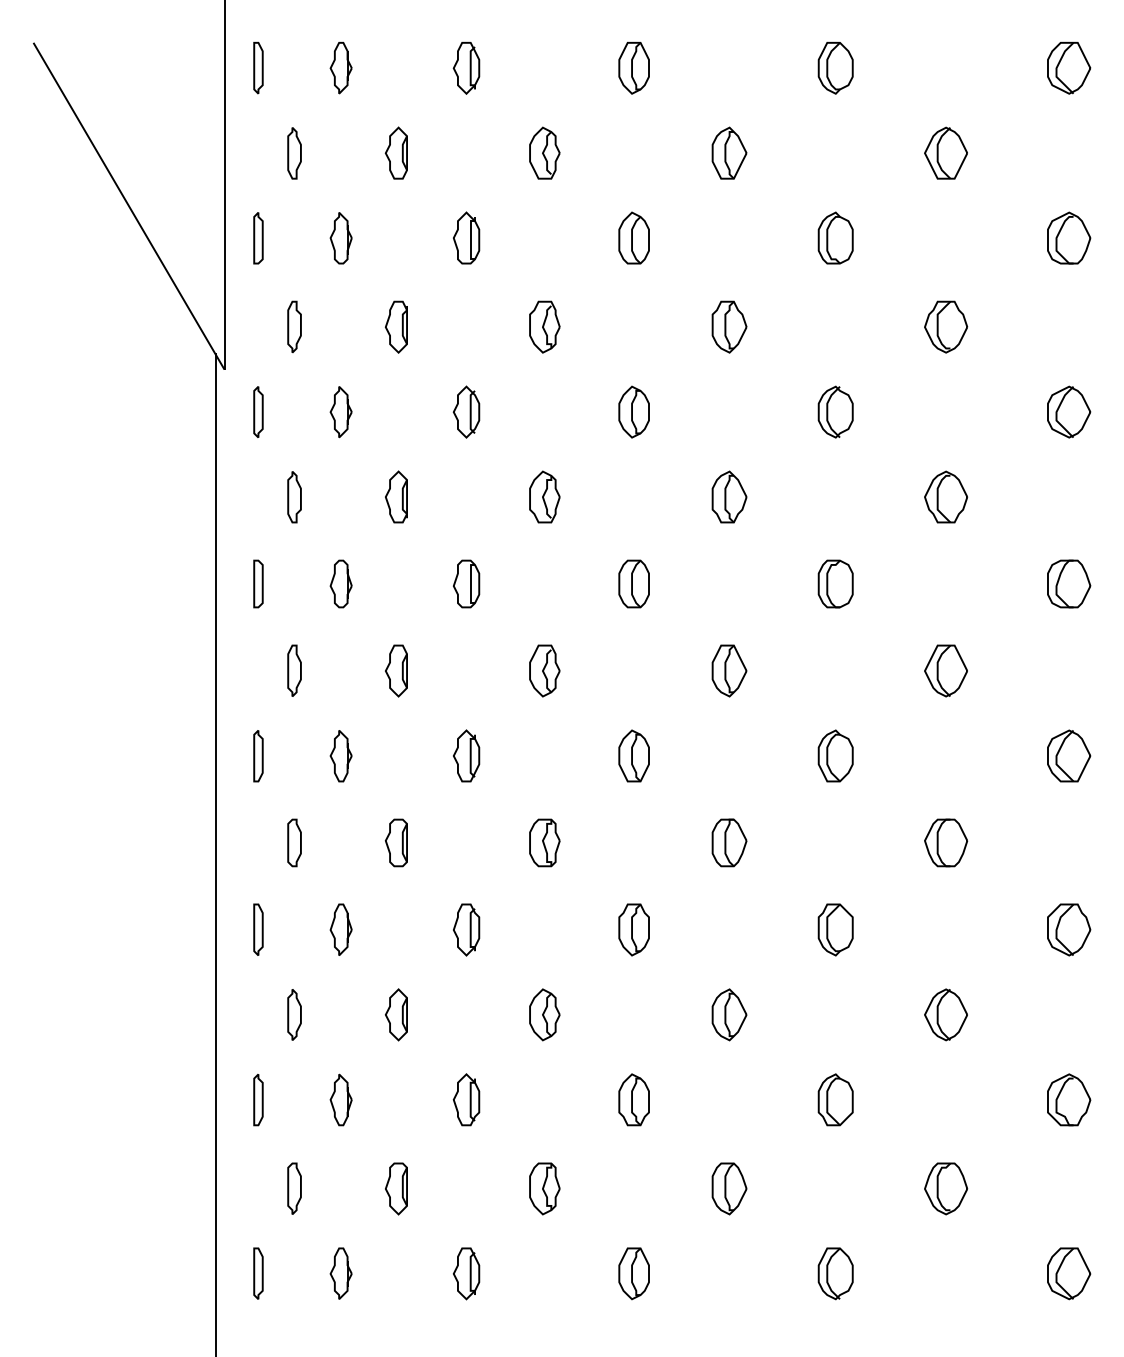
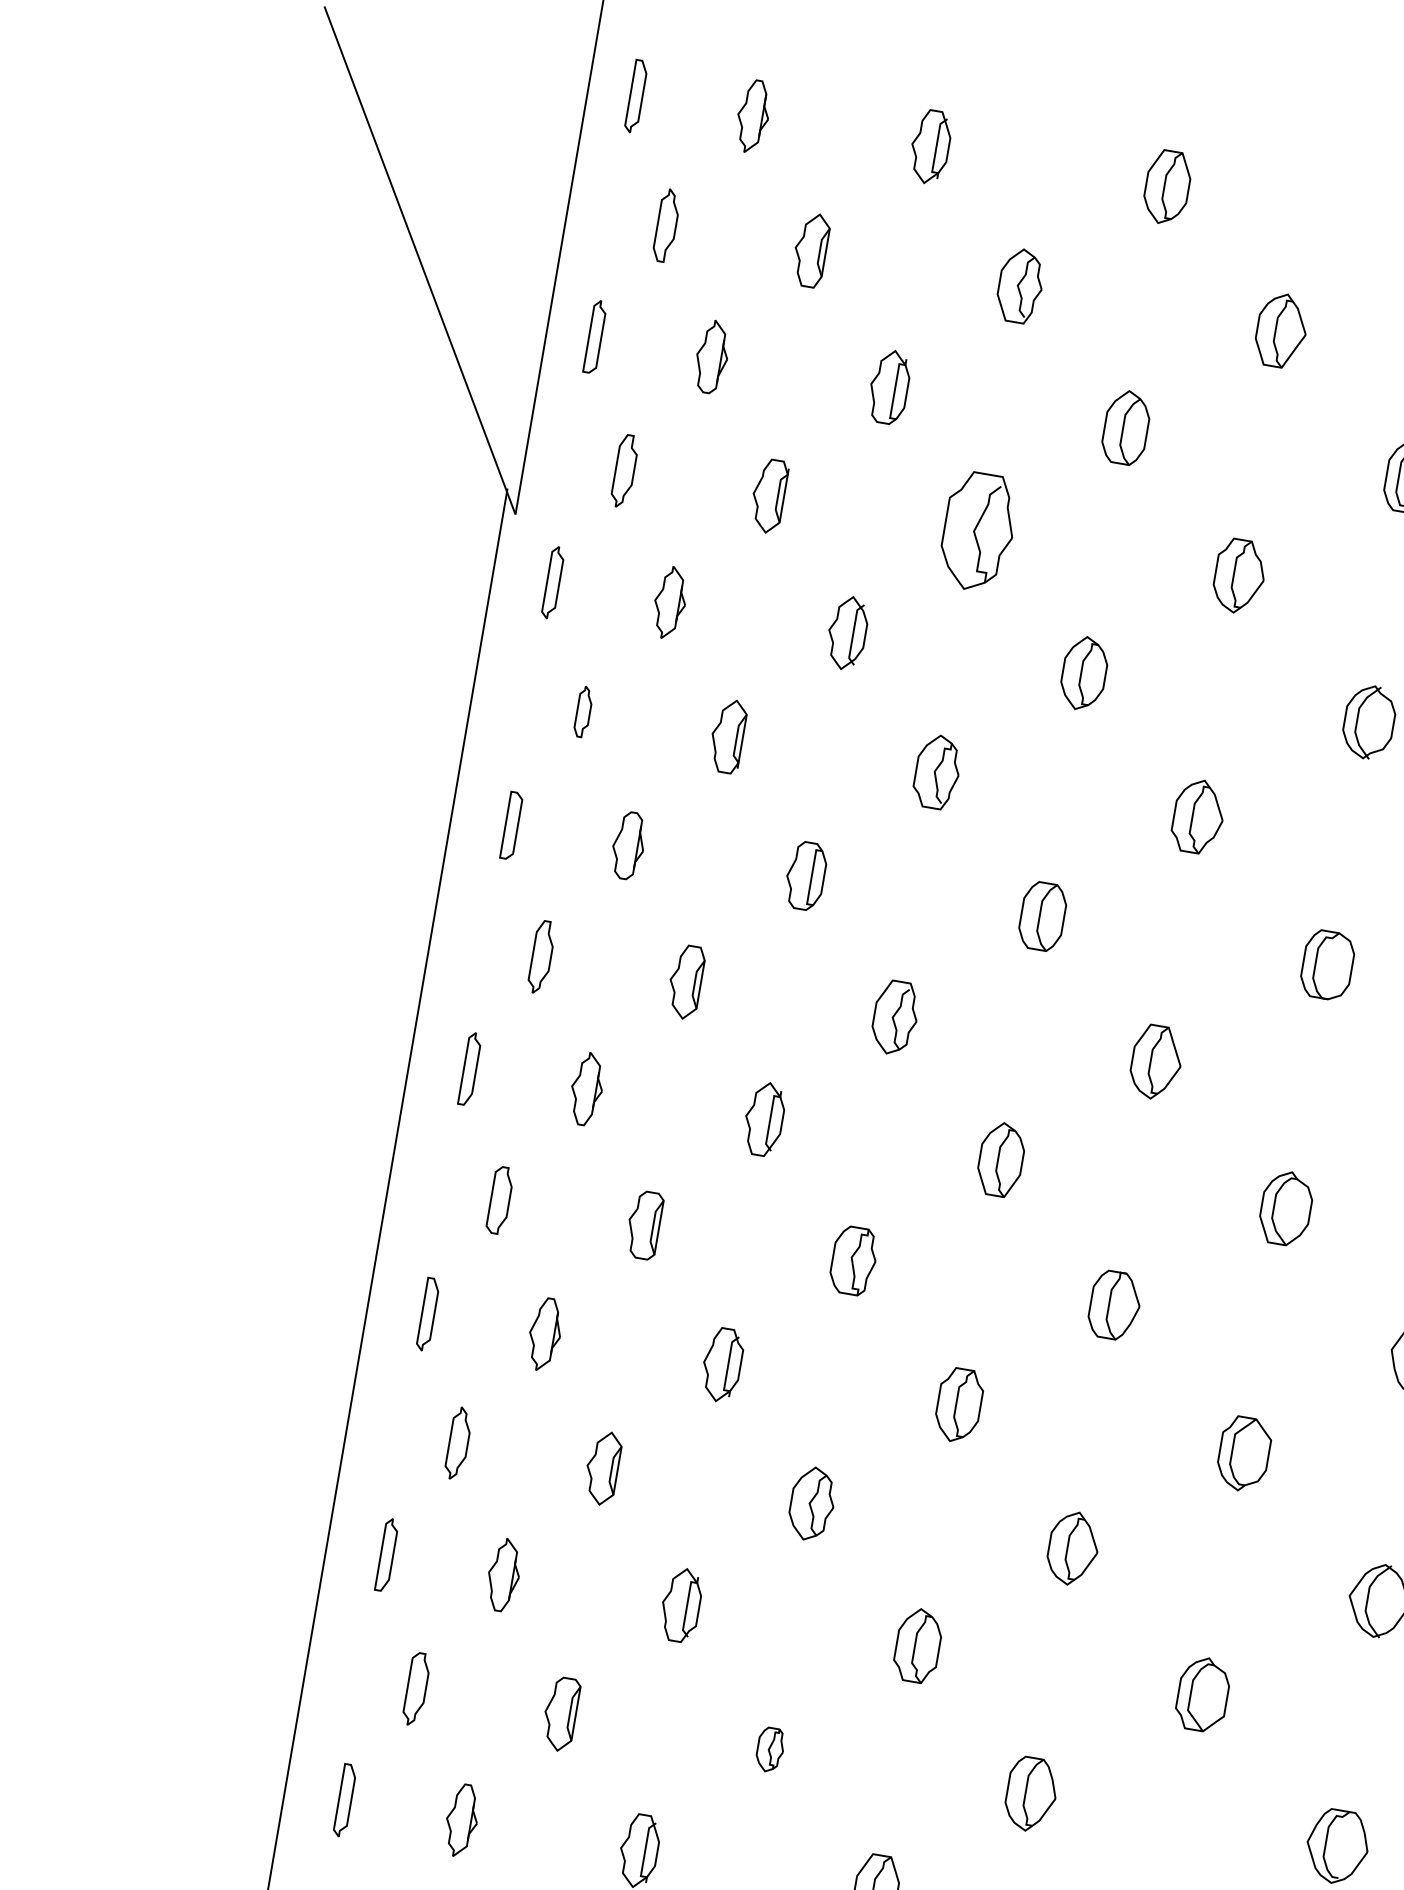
part: (544, 326) -> (978, 530), size x1.6
part: (294, 497) -> (583, 712), size x0.7
part: (544, 1188) -> (769, 1749), size x0.6

